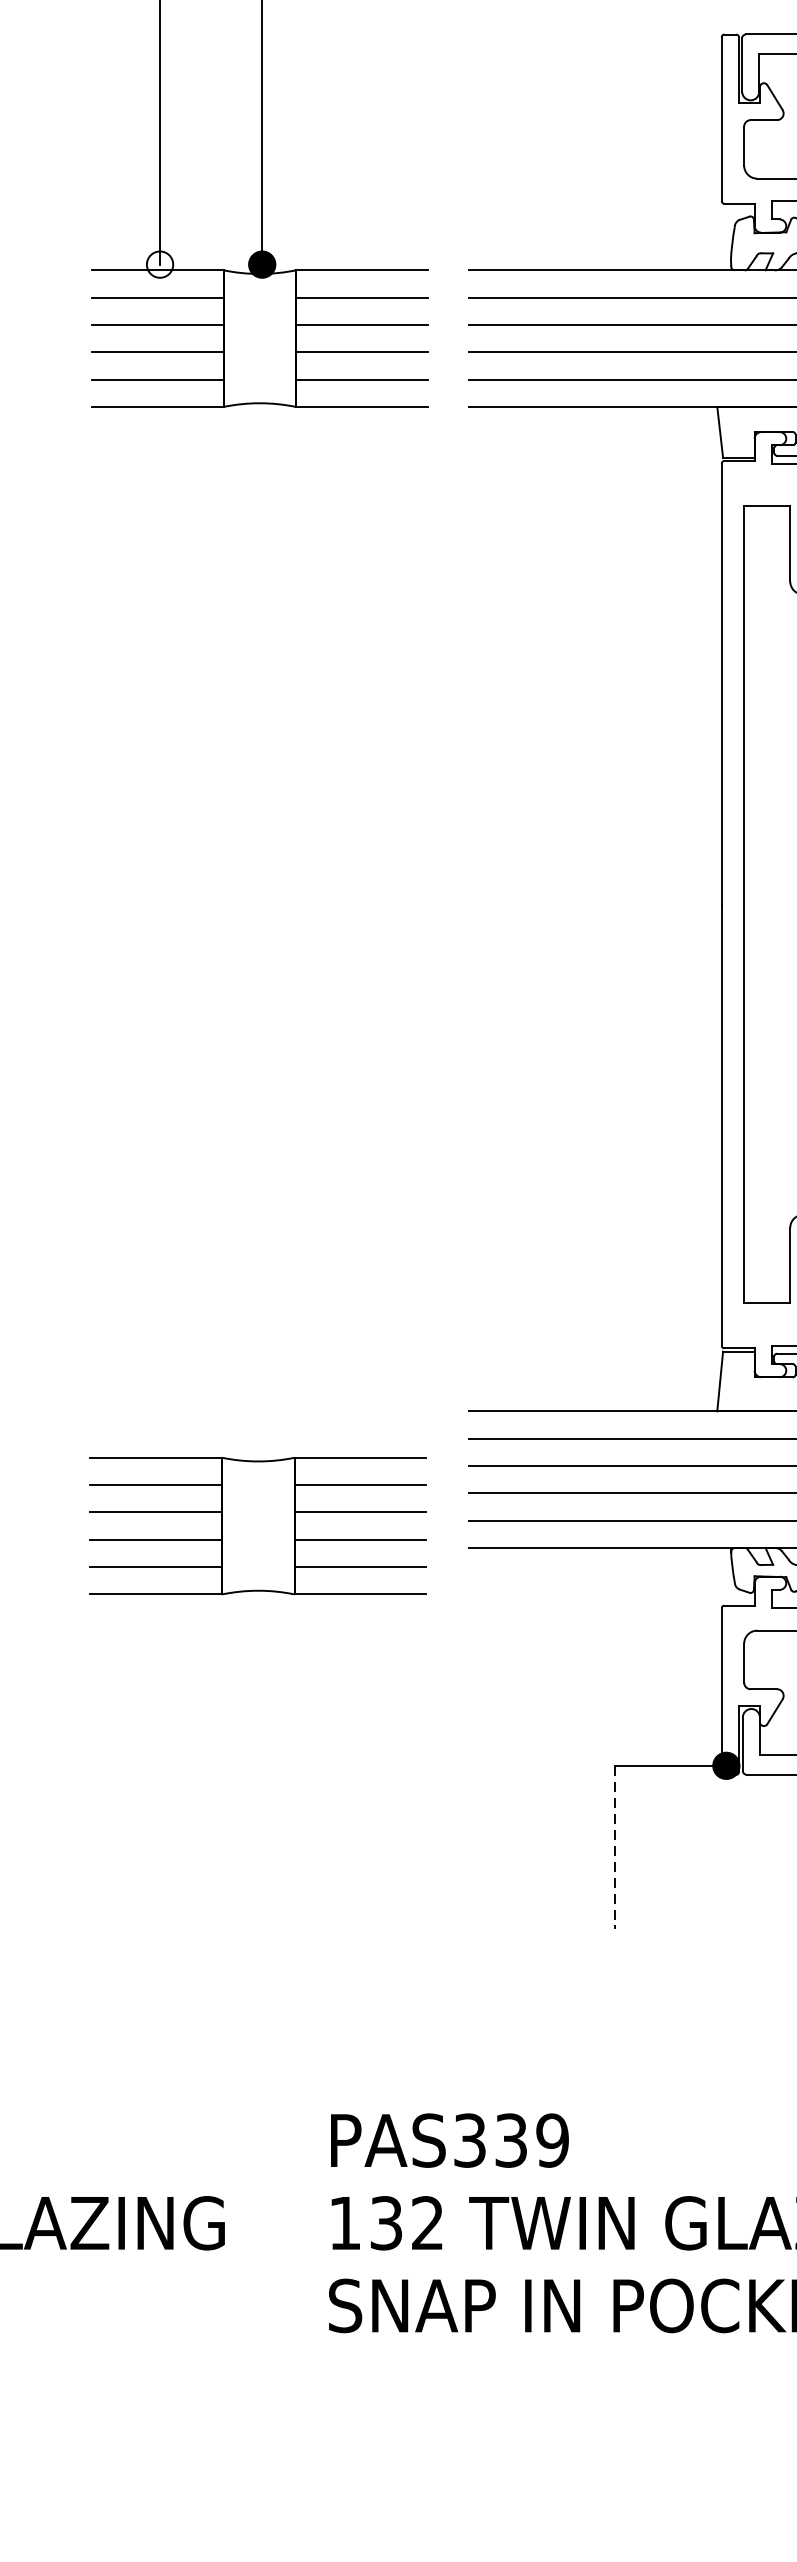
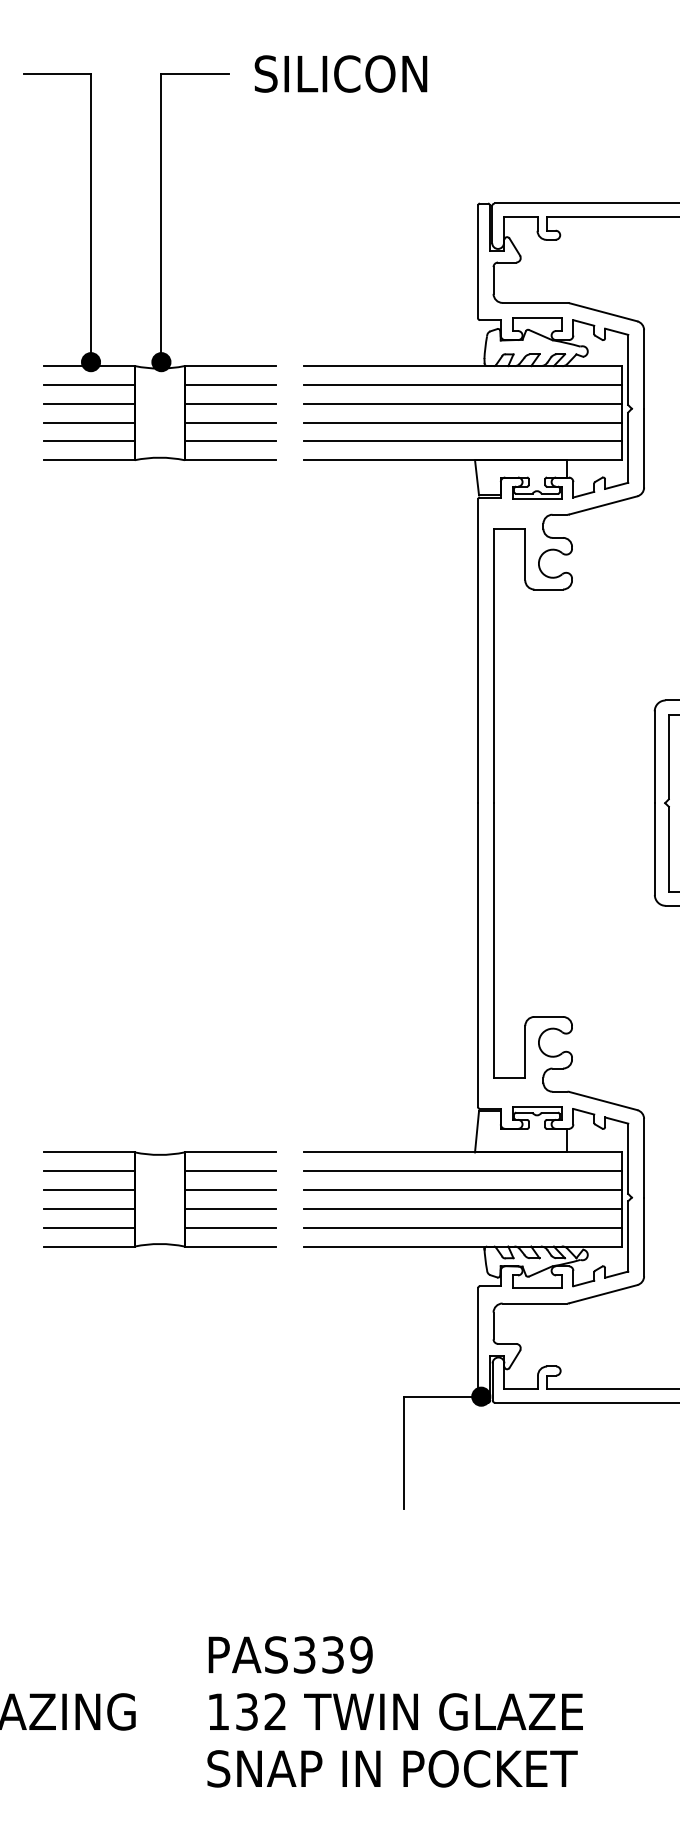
fill: (159, 265) -> (90, 362), added
part: (257, 1526) -> (159, 1199), moved
line: (614, 1848) -> (404, 1453), dashed -> solid

